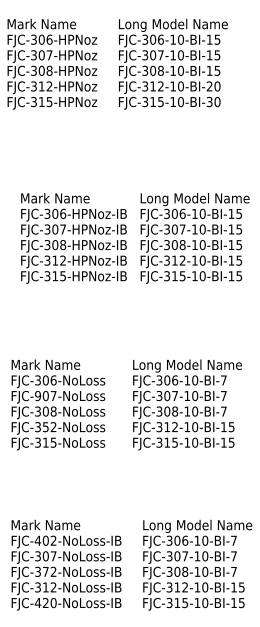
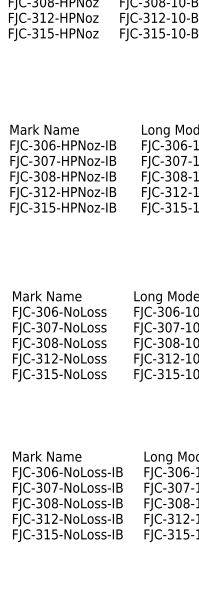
text: (73, 238) -> (62, 169), moved
text: (37, 395) -> (38, 326), FJC-907-NoLoss -> FJC-307-NoLoss
text: (45, 427) -> (46, 358), FJC-352-NoLoss -> FJC-312-NoLoss
text: (45, 540) -> (46, 471), FJC-402-NoLoss-IB -> FJC-306-NoLoss-IB
text: (49, 571) -> (50, 502), FJC-372-NoLoss-IB -> FJC-308-NoLoss-IB
text: (45, 602) -> (46, 533), FJC-420-NoLoss-IB -> FJC-315-NoLoss-IB

